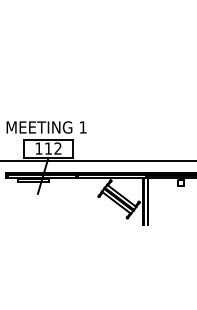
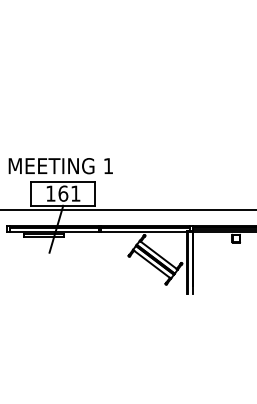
text: (53, 148) -> (69, 193), 112 -> 161

